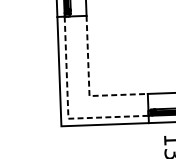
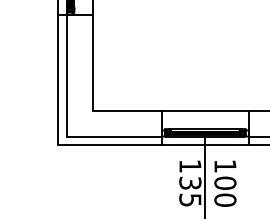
line: (88, 85) -> (92, 98), dashed -> solid
line: (67, 108) -> (66, 124), dashed -> solid

